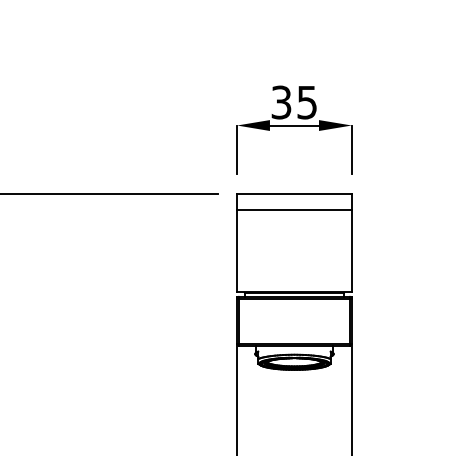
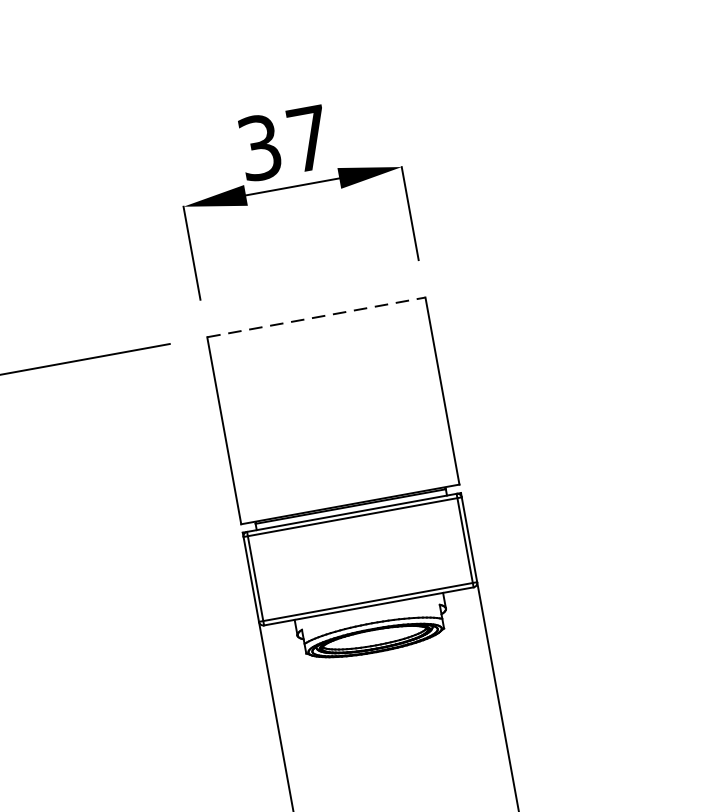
text: (306, 102) -> (307, 138), 35 -> 37
line: (294, 194) -> (316, 318), solid -> dashed
line: (294, 210) -> (322, 348), removed

